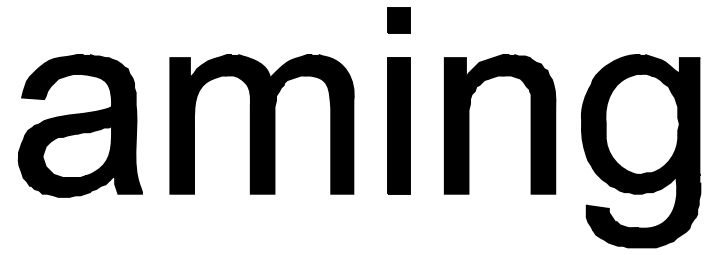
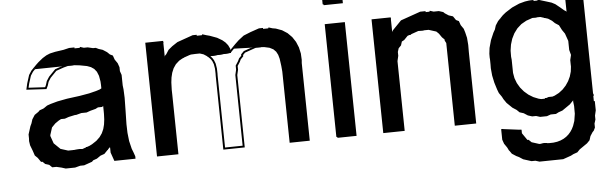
fill: (51, 86) -> (50, 77), removed
fill: (274, 133) -> (238, 96), removed

